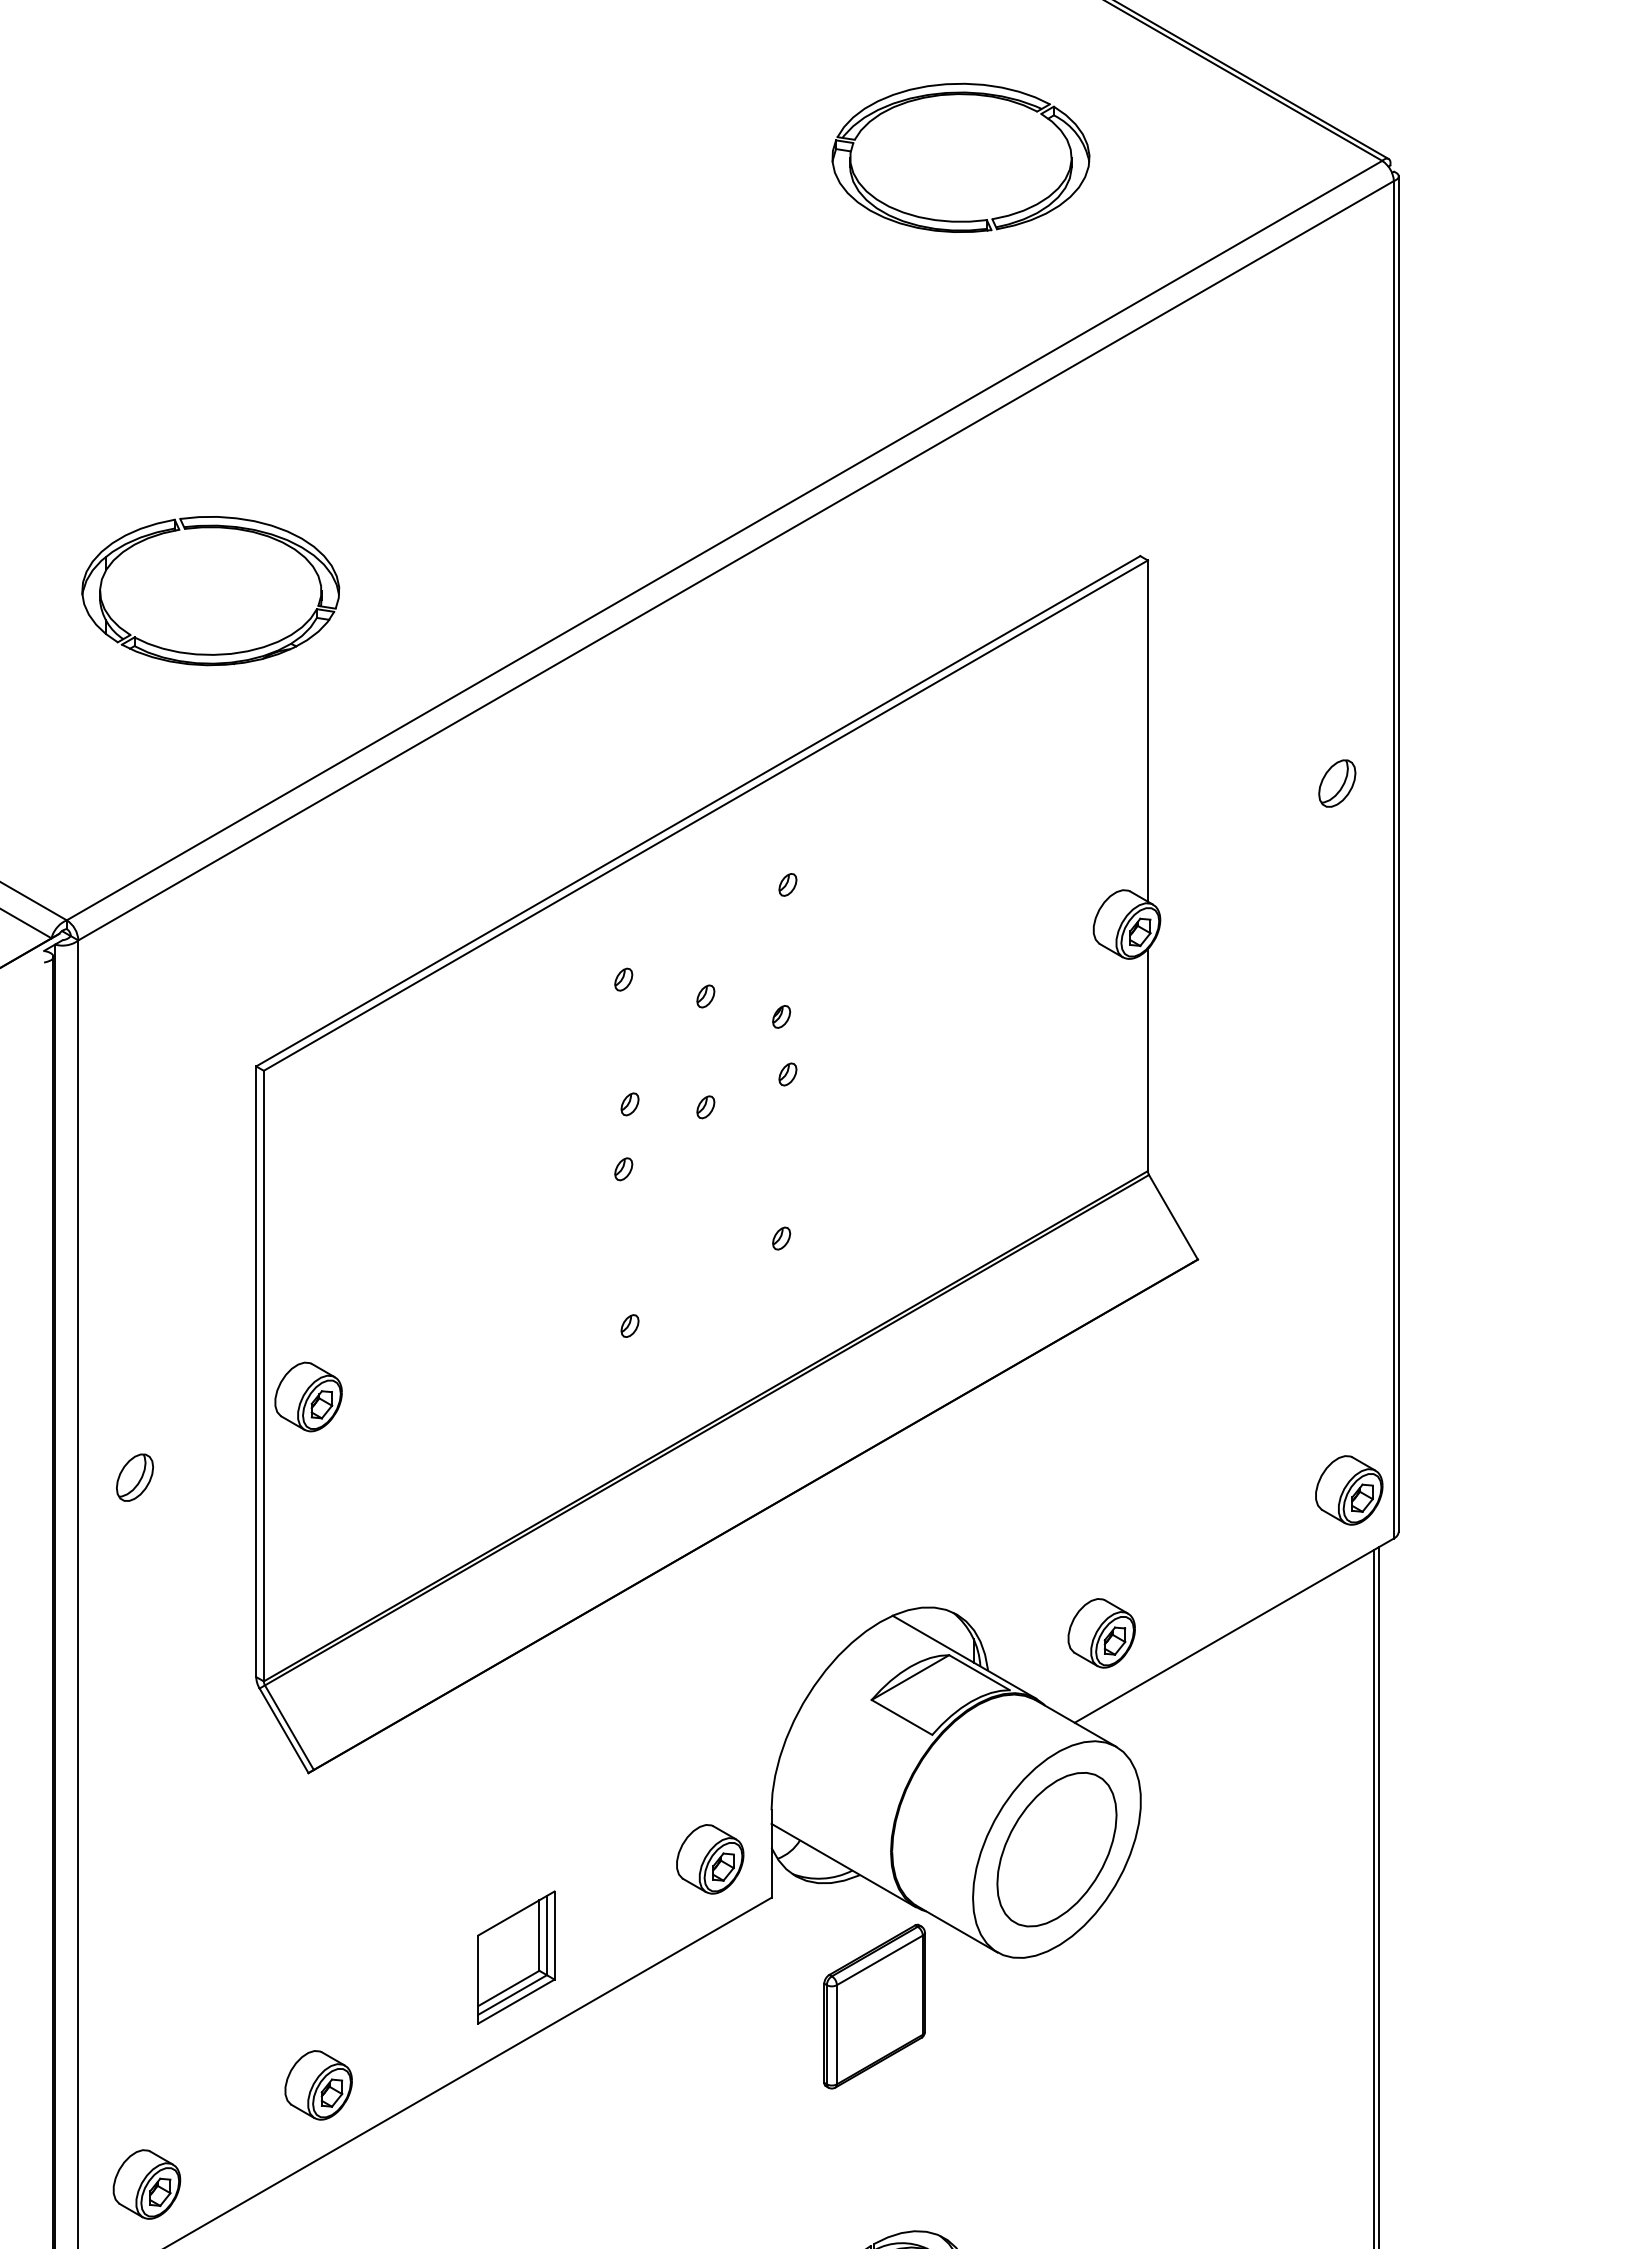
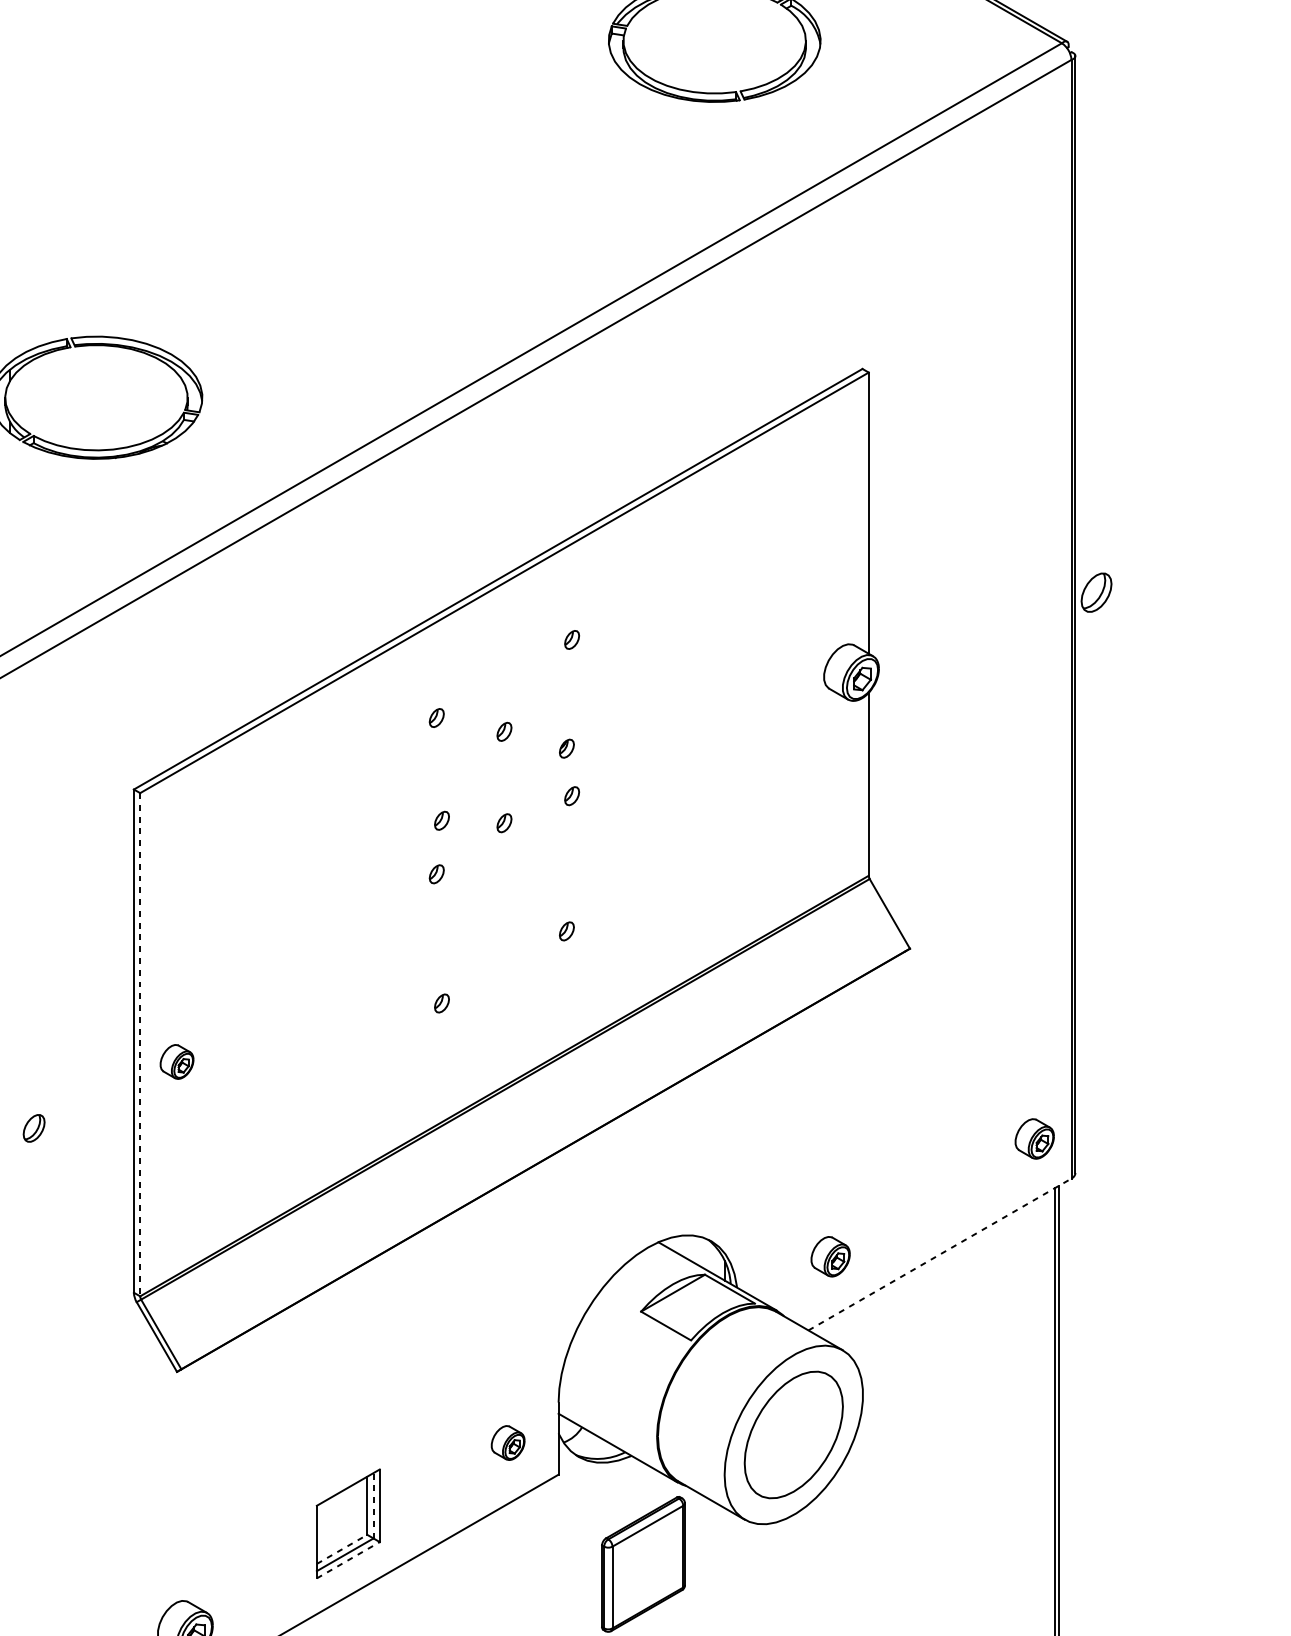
part: (1337, 783) -> (1096, 592), moved
line: (263, 1376) -> (139, 1045), solid -> dashed
part: (308, 1396) -> (177, 1061), size x0.6
part: (135, 1477) -> (34, 1128), size x0.7
part: (1349, 1490) -> (1034, 1139), size x0.7
line: (1234, 1630) -> (940, 1254), solid -> dashed
part: (1101, 1633) -> (830, 1256), size x0.7
part: (710, 1859) -> (508, 1443), size x0.6
line: (546, 1935) -> (373, 1505), solid -> dashed
line: (509, 1988) -> (342, 1549), solid -> dashed
line: (516, 2001) -> (348, 1560), solid -> dashed

